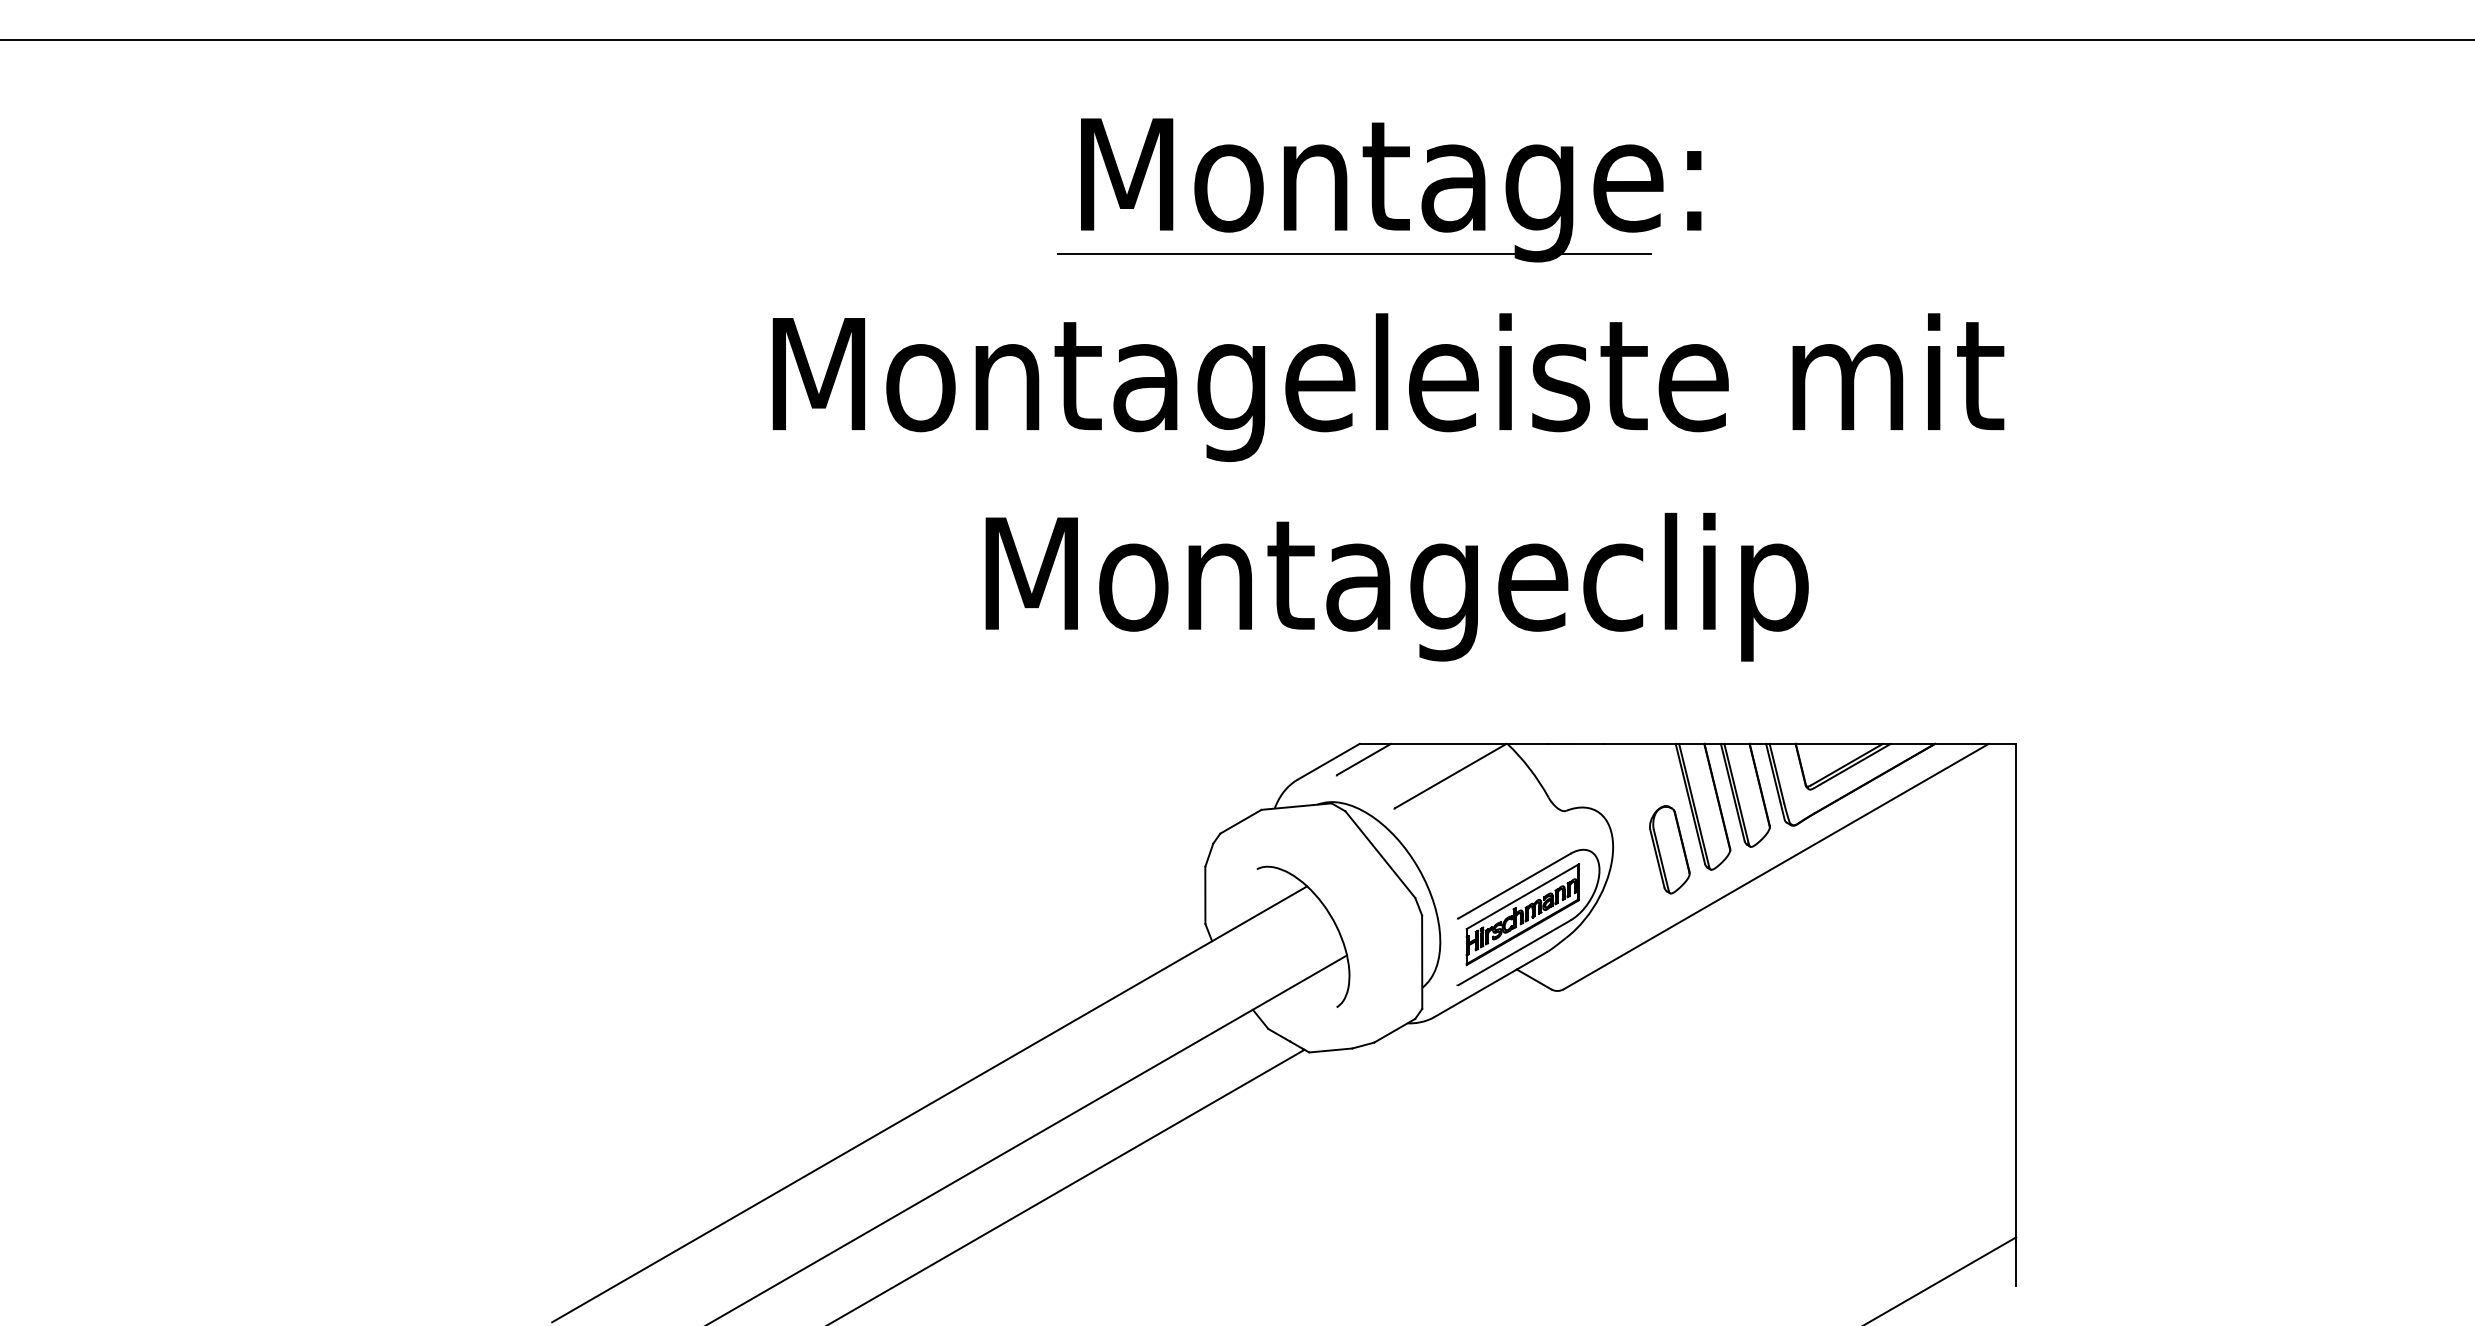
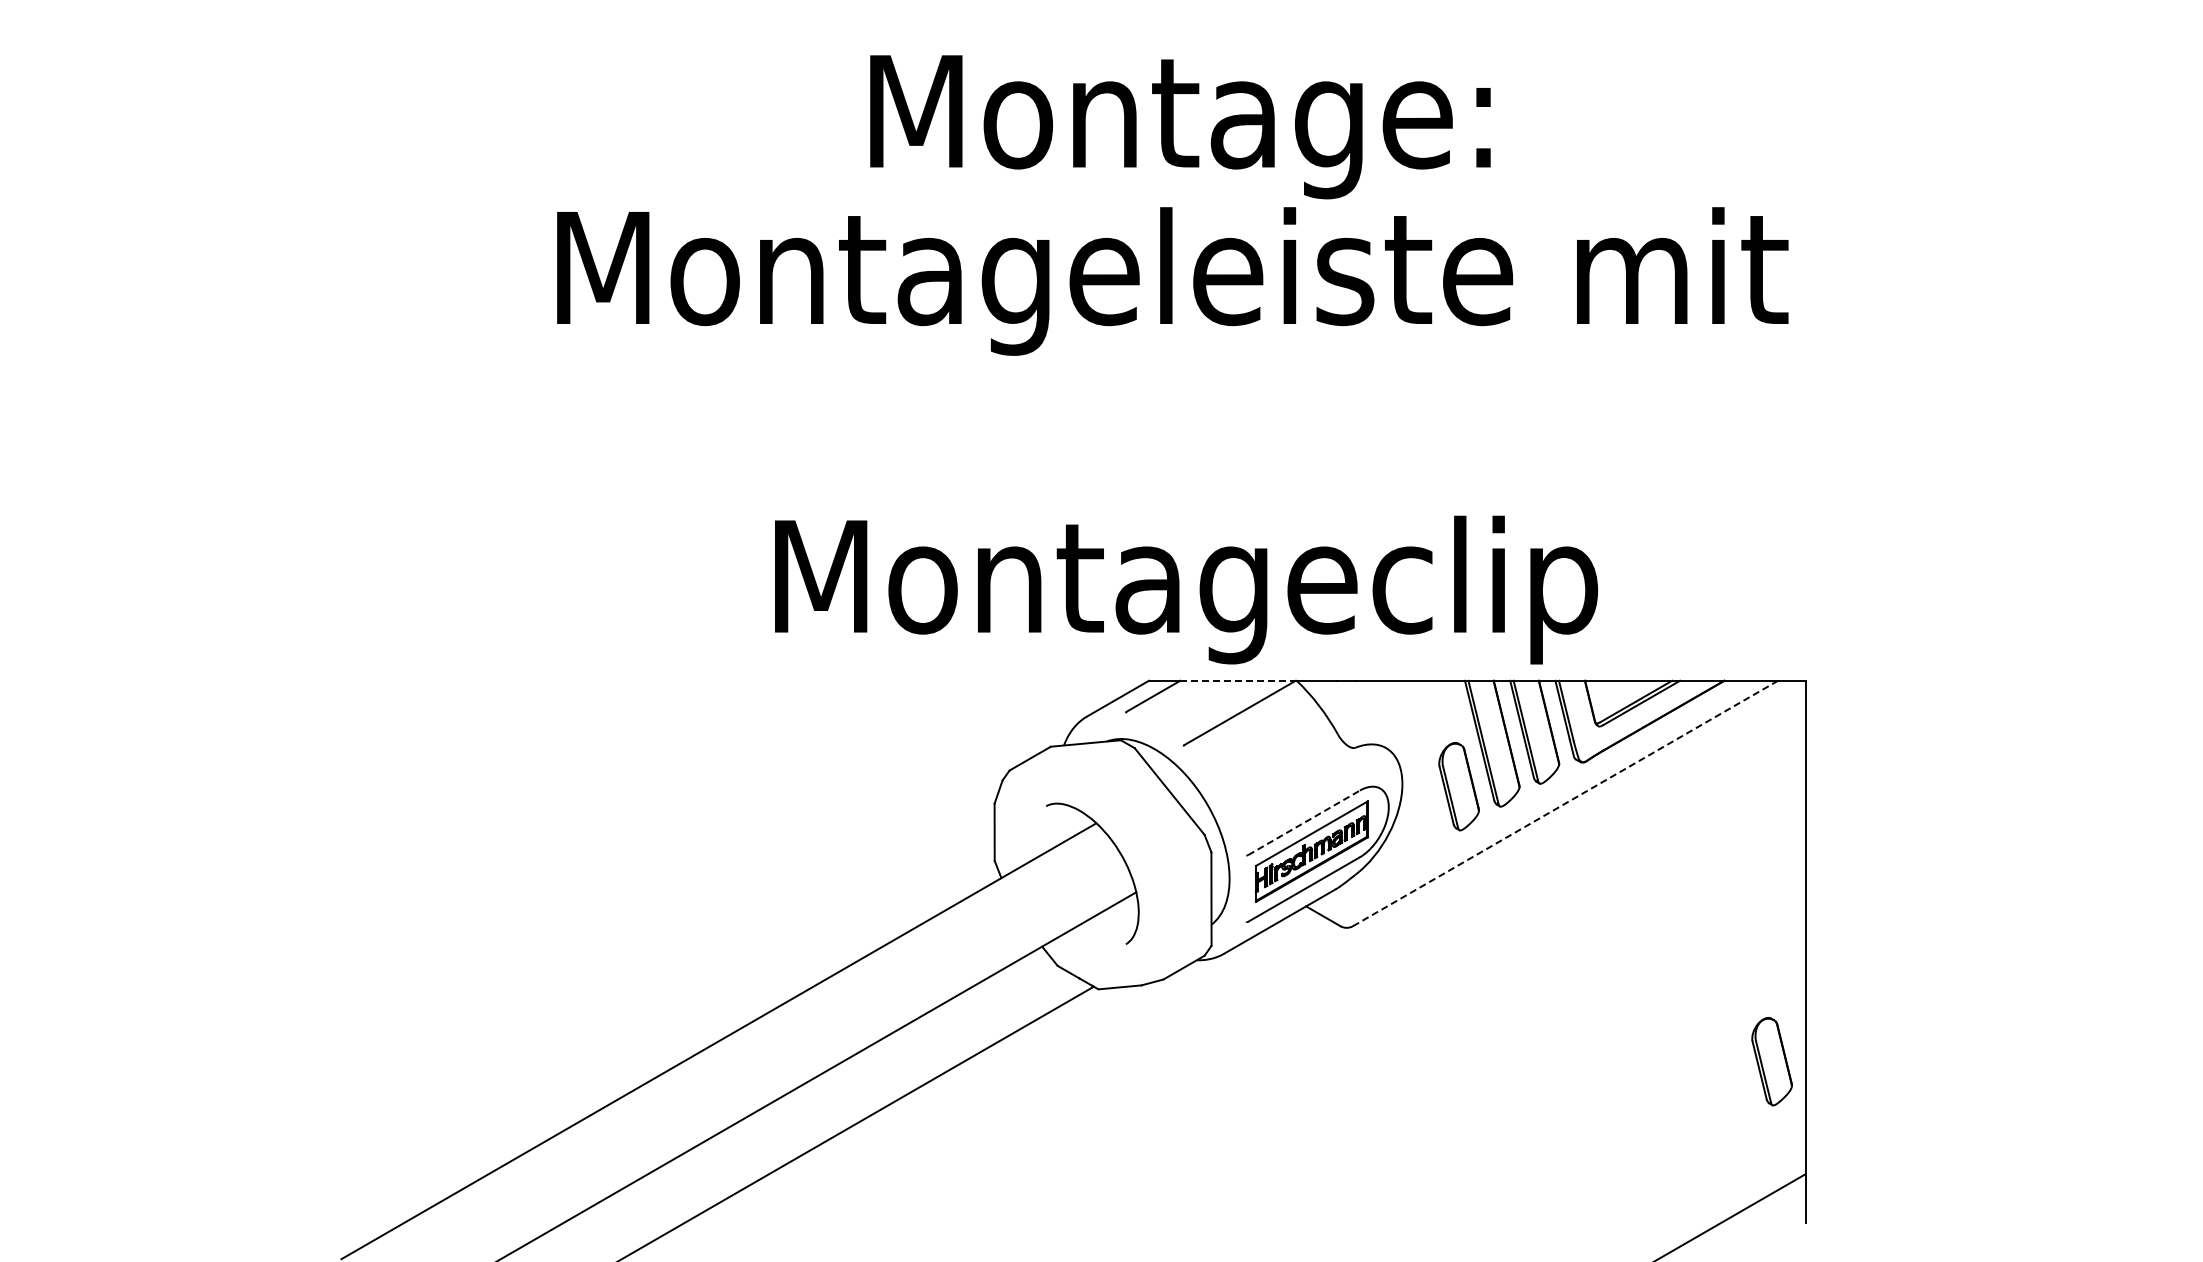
line: (1354, 254) -> (1143, 191), removed
text: (1388, 387) -> (1172, 281), moved
text: (1396, 586) -> (1185, 589), moved
line: (1448, 743) -> (1237, 680), solid -> dashed
line: (1776, 866) -> (1565, 803), solid -> dashed
line: (1514, 886) -> (1303, 823), solid -> dashed
part: (1982, 1124) -> (1771, 1061), added

